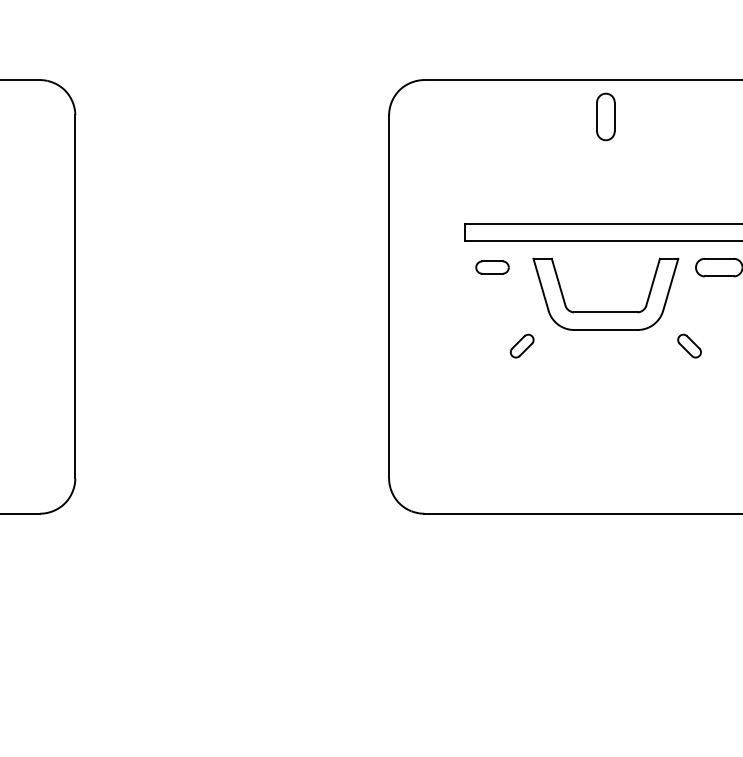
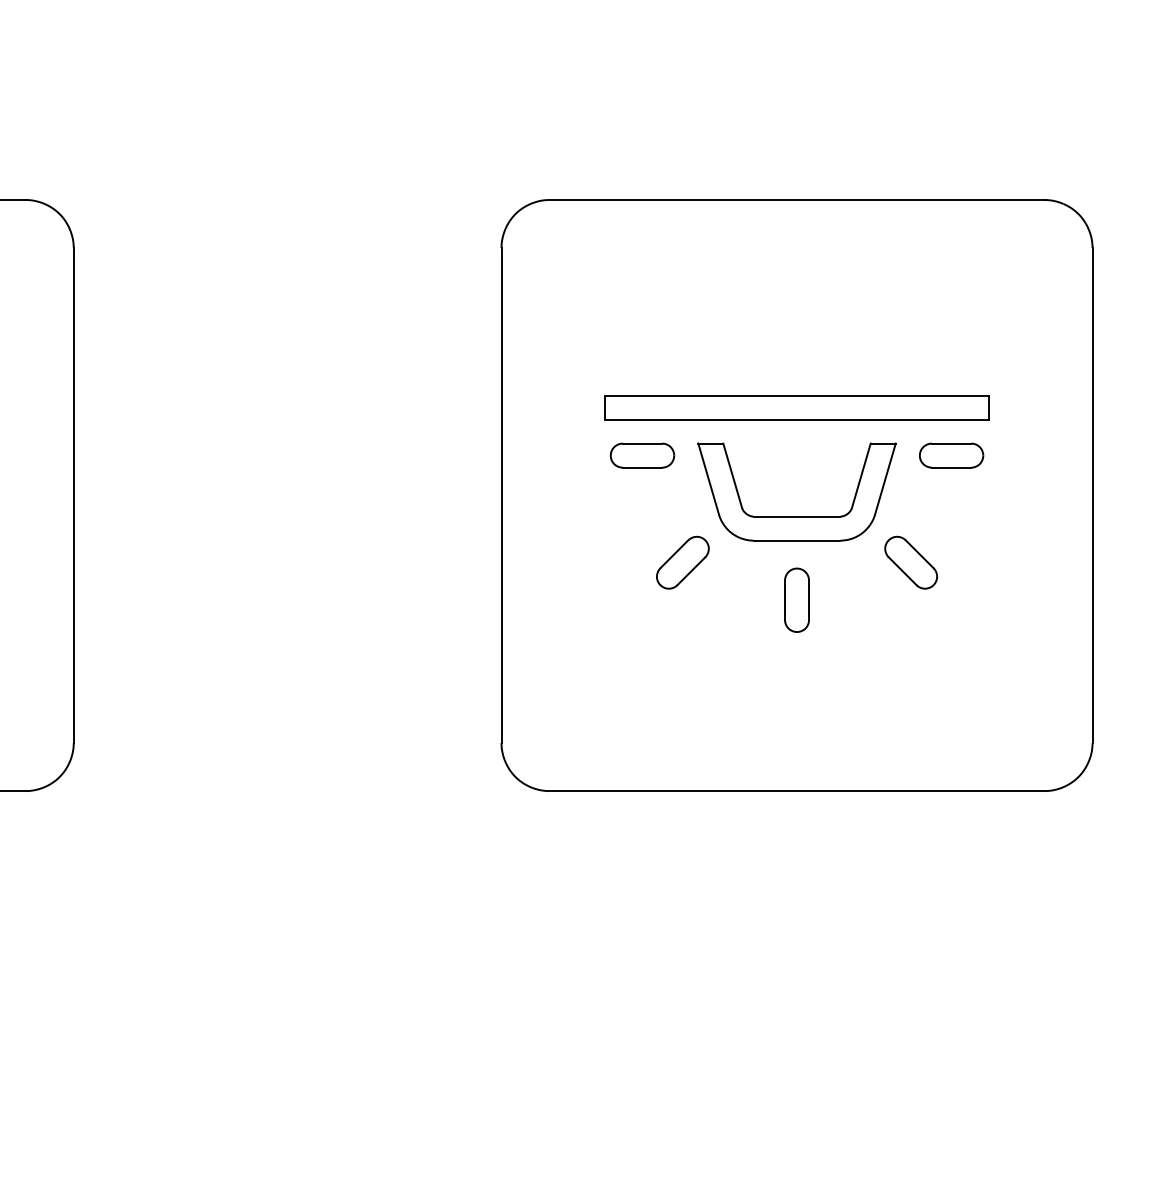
part: (605, 116) -> (796, 599), moved
part: (492, 267) -> (642, 455), size x1.43
part: (521, 346) -> (682, 562), size x1.67
part: (689, 346) -> (910, 562), size x1.67

